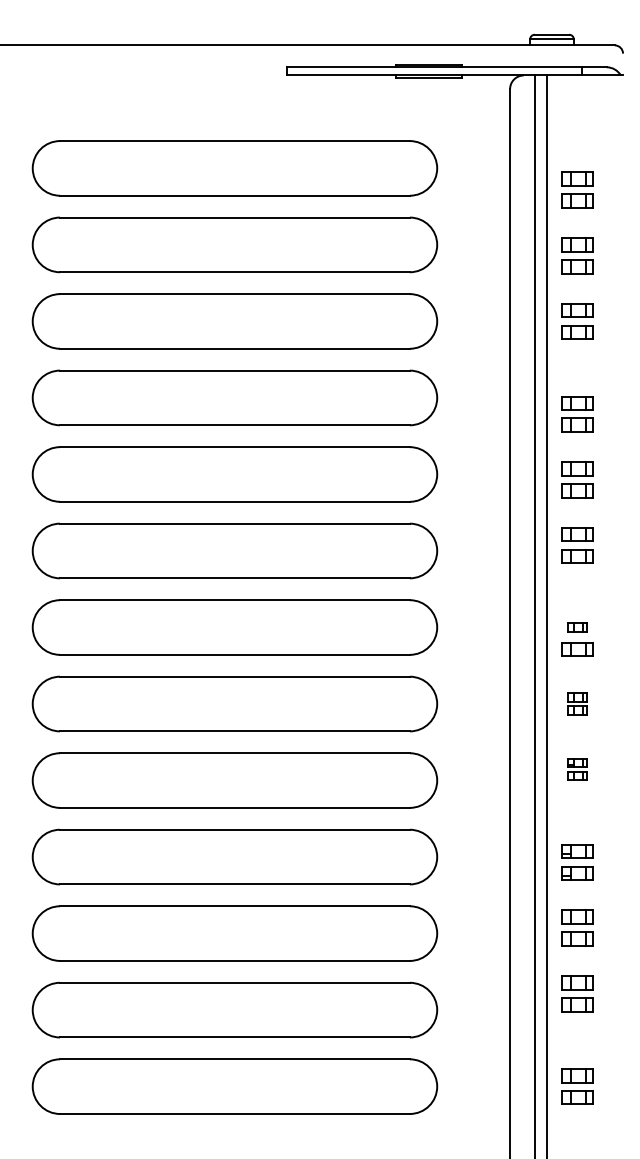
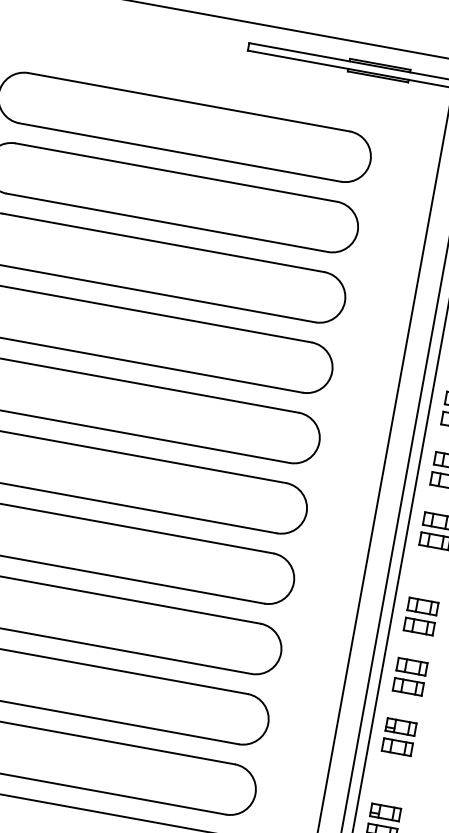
part: (577, 627) -> (422, 606), size x1.67
part: (577, 703) -> (410, 676), size x1.67
part: (577, 769) -> (399, 736), size x1.67

